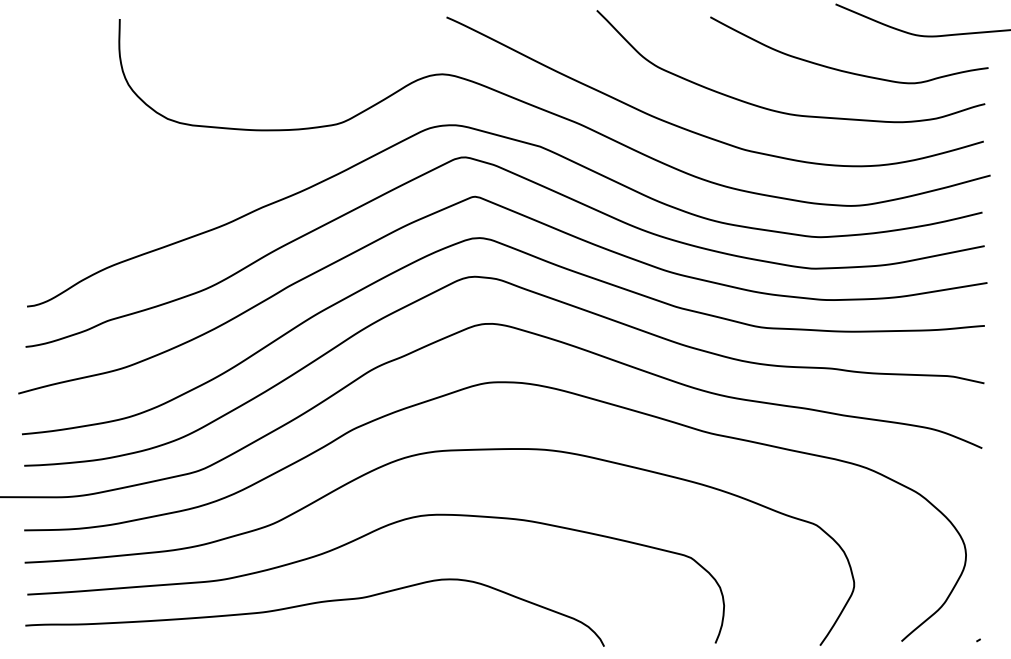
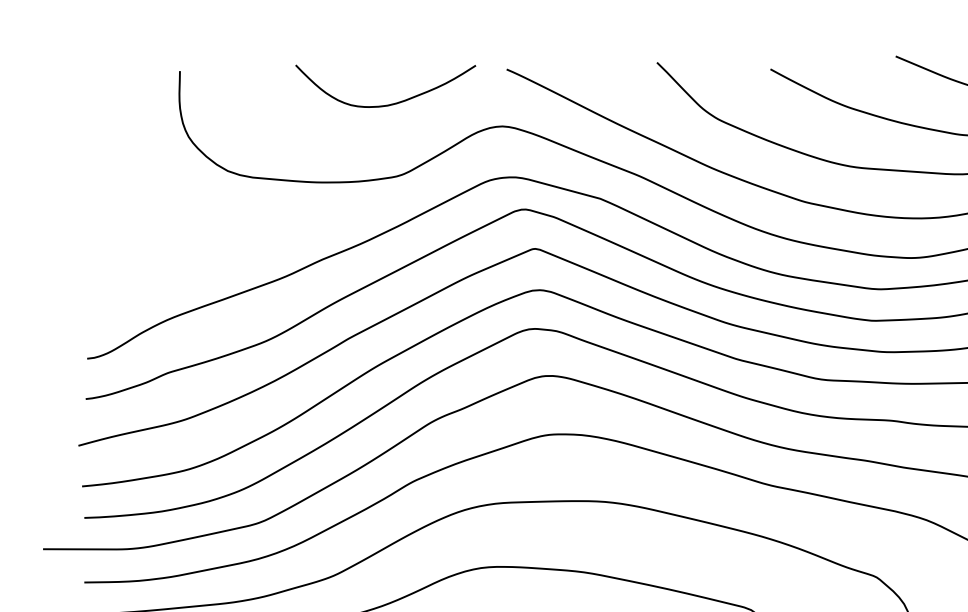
curve: (330, 51) -> (390, 103), added

